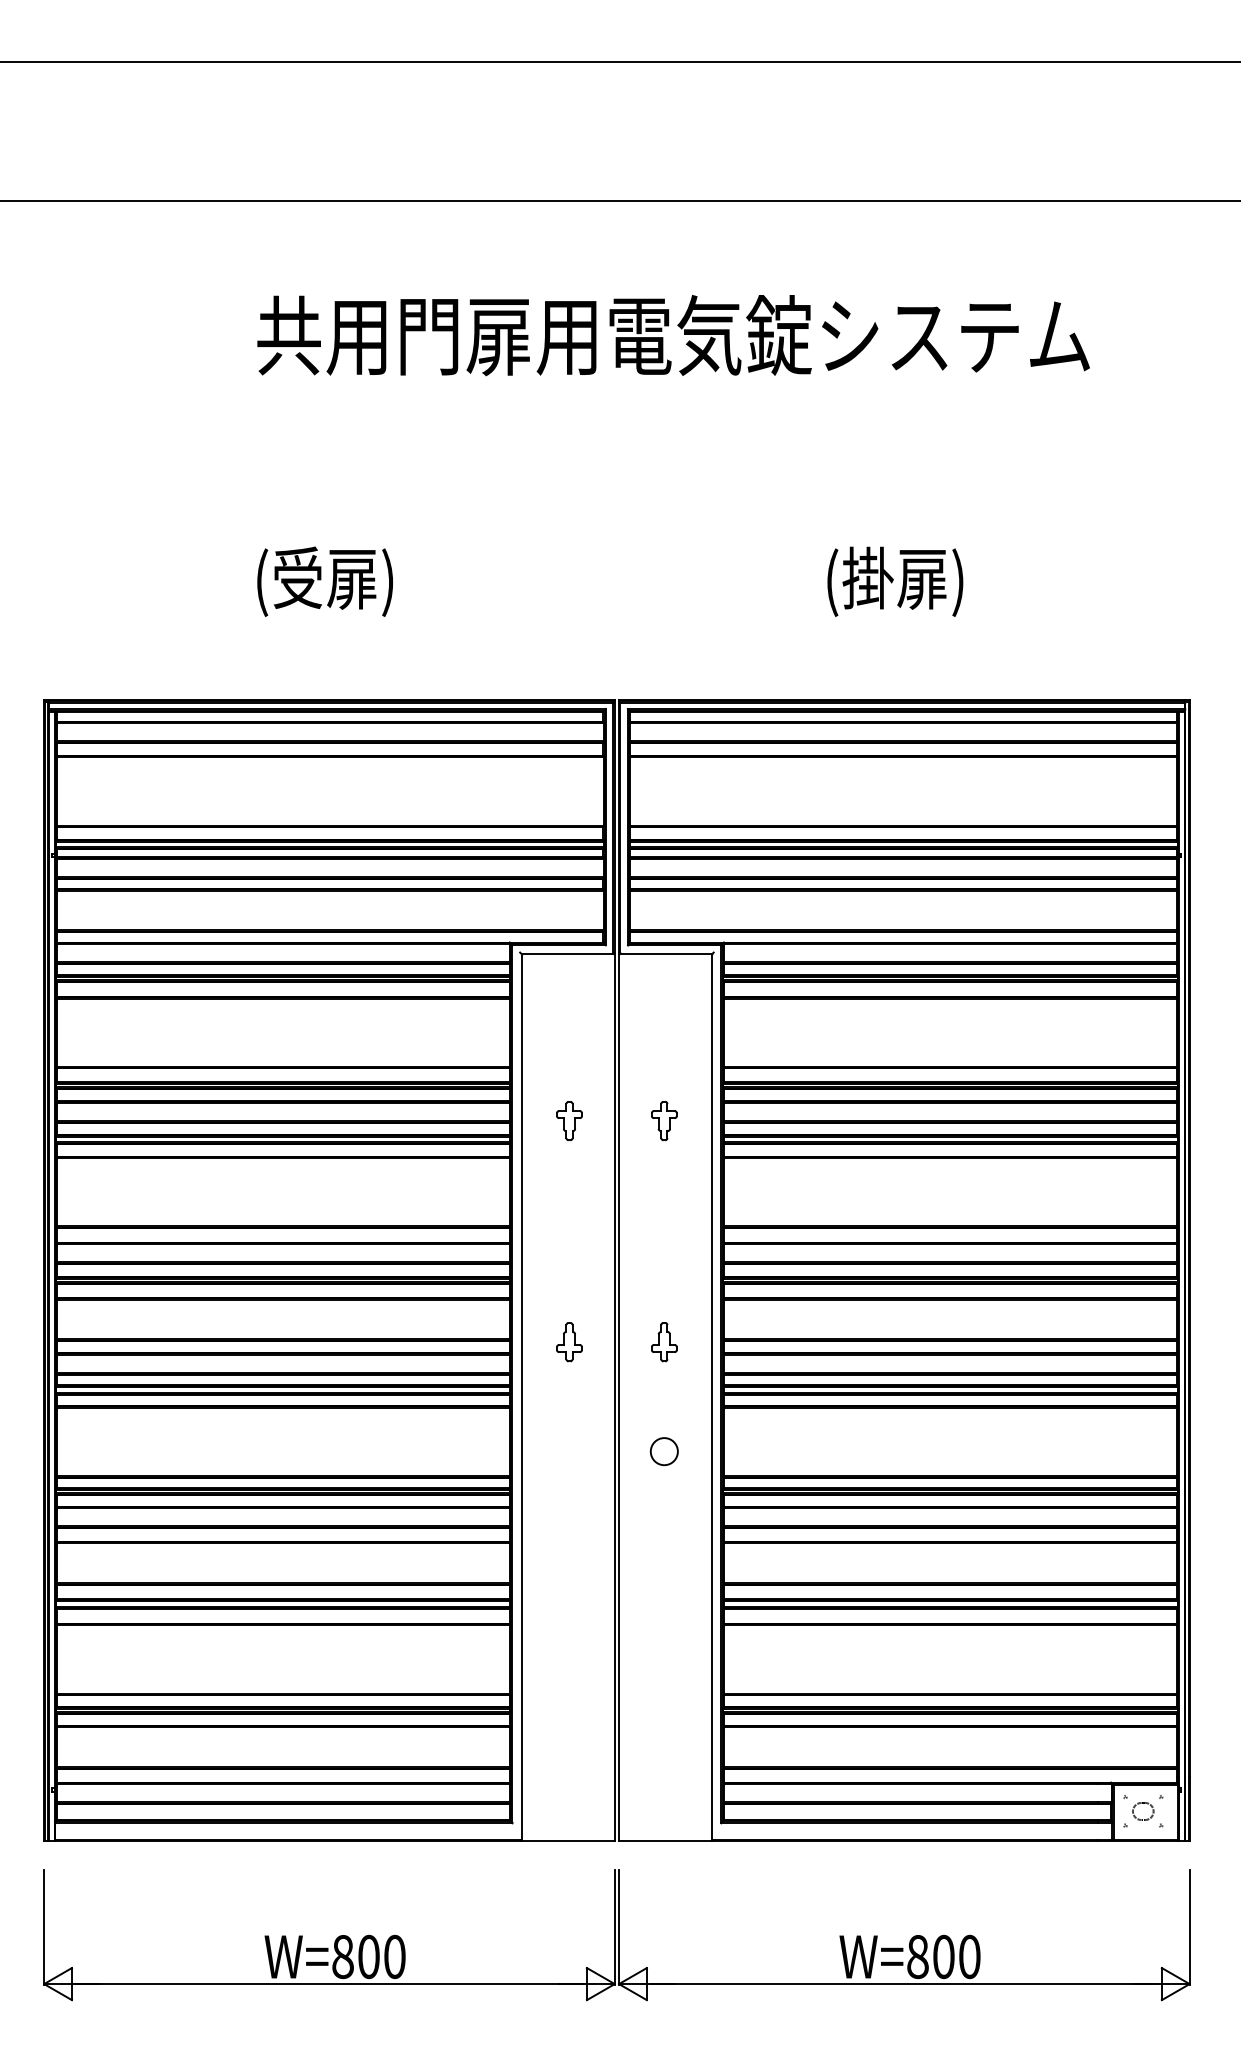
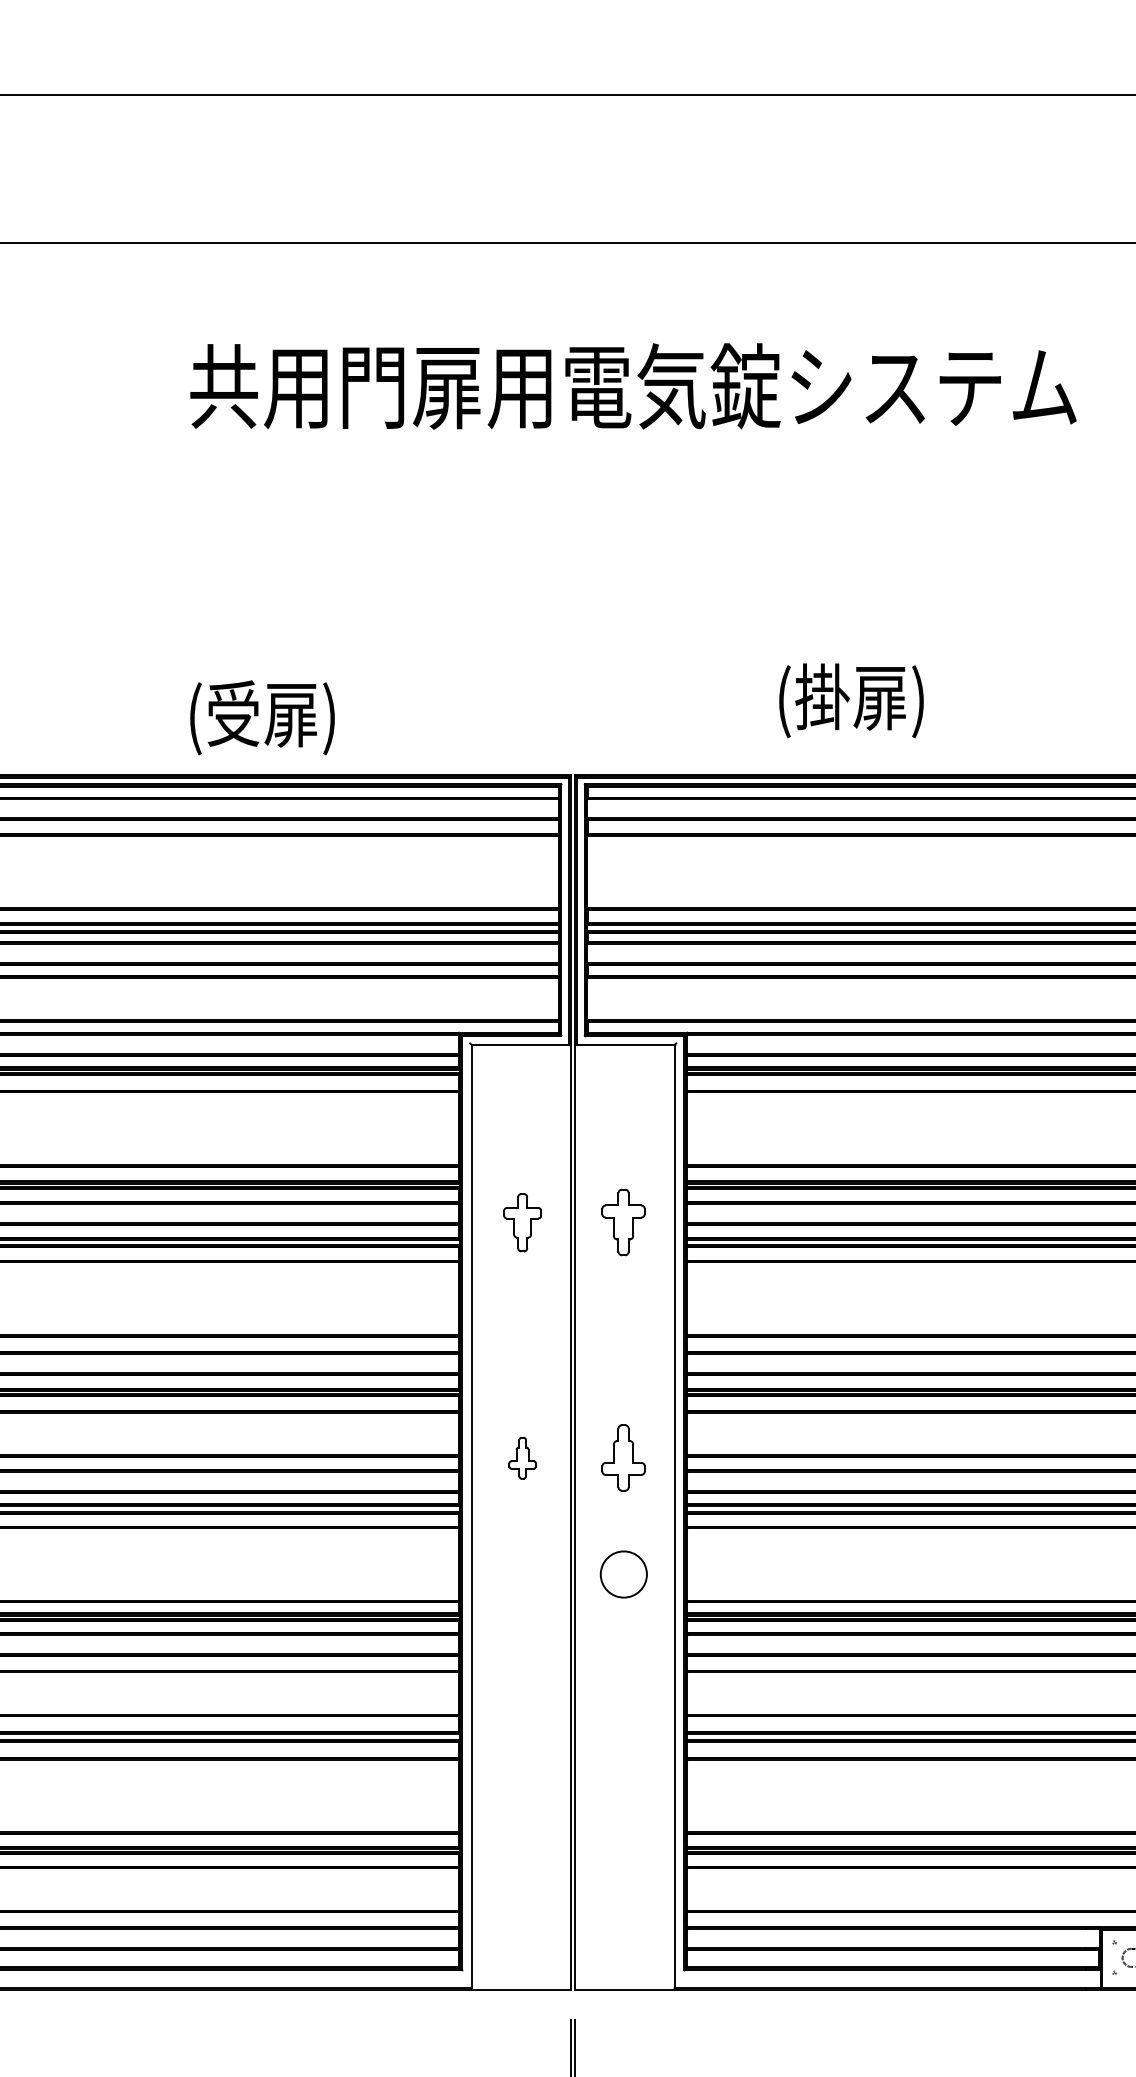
text: (324, 581) -> (261, 717), moved
text: (895, 581) -> (851, 700), moved
part: (569, 1120) -> (522, 1222), size x1.4
part: (664, 1121) -> (623, 1223), size x1.6
part: (664, 1342) -> (623, 1458), size x1.6
circle: (663, 1451) -> (622, 1574), size x1.6

